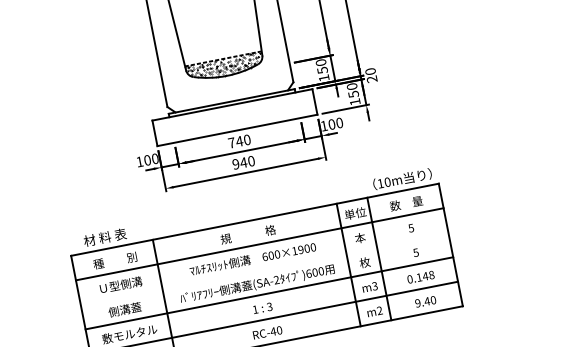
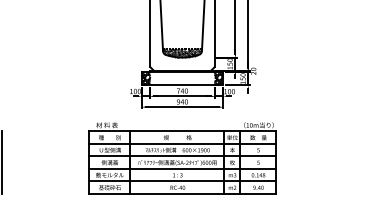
hatch: (305, 102) -> (218, 78), added
hatch: (162, 131) -> (145, 78), added
line: (264, 269) -> (182, 156), added

